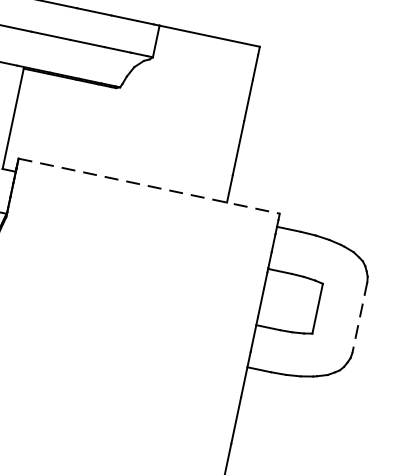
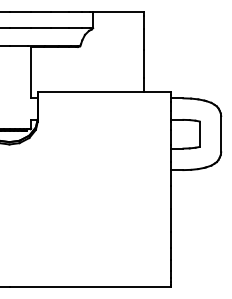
line: (149, 185) -> (104, 91), dashed -> solid
line: (360, 318) -> (221, 134), dashed -> solid

